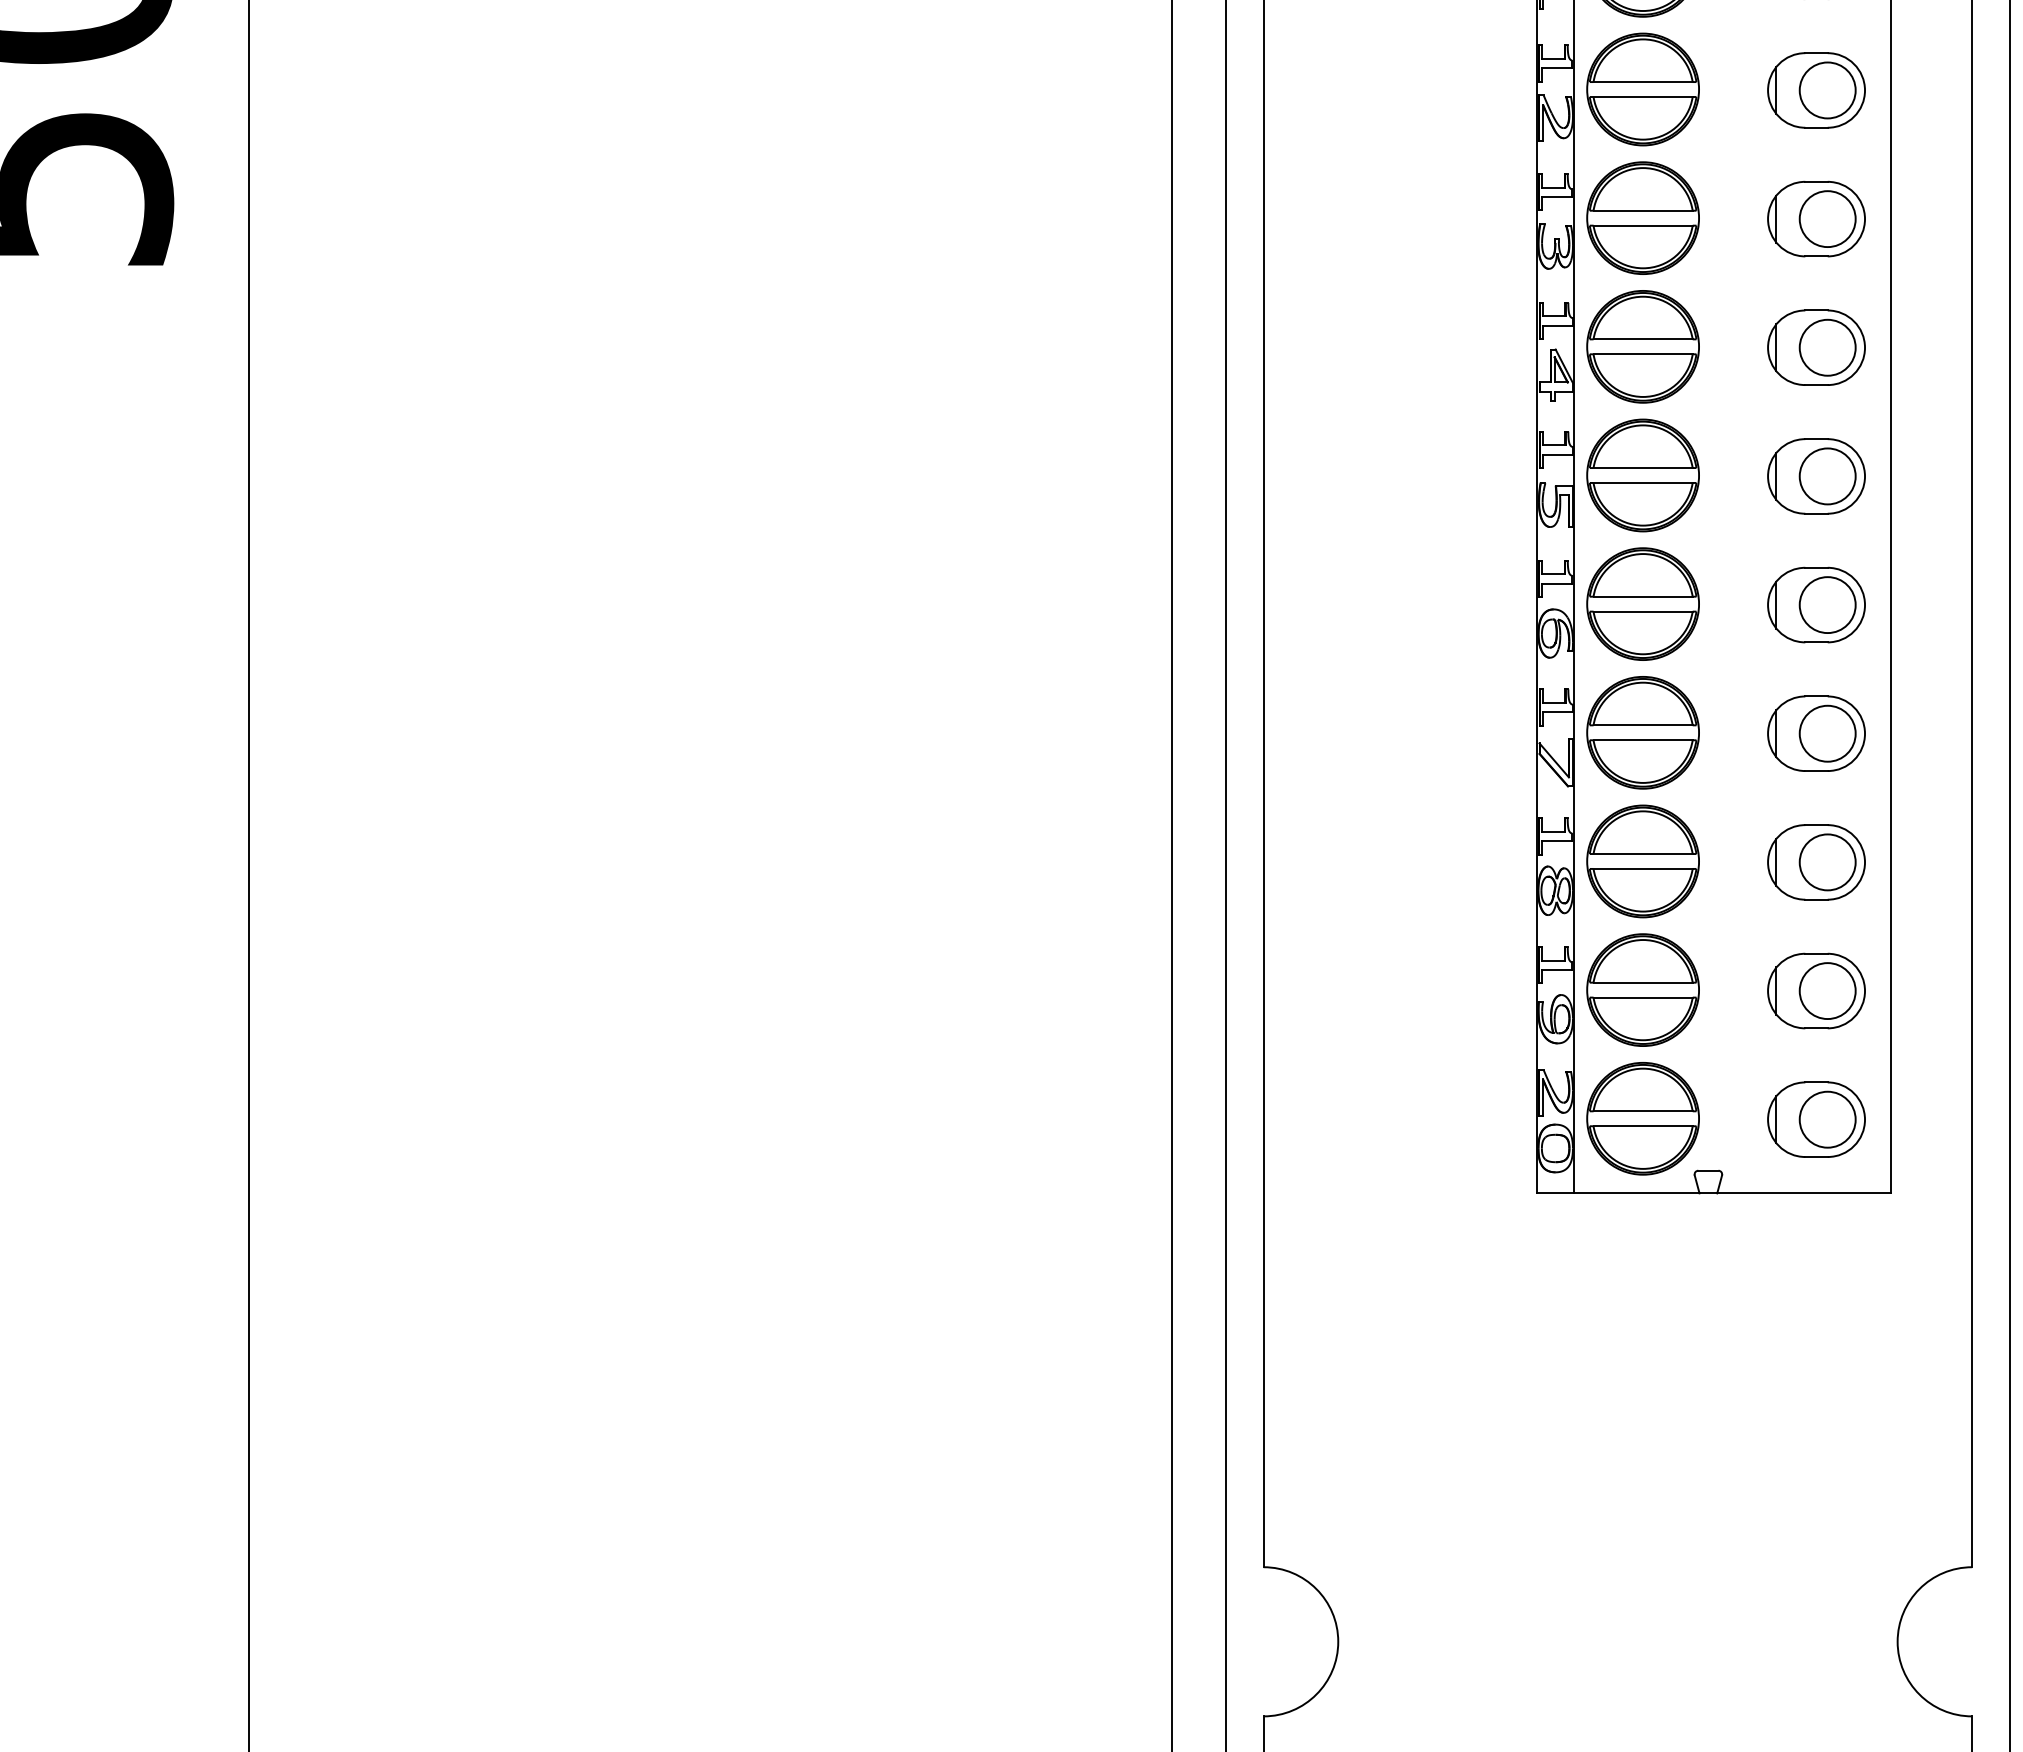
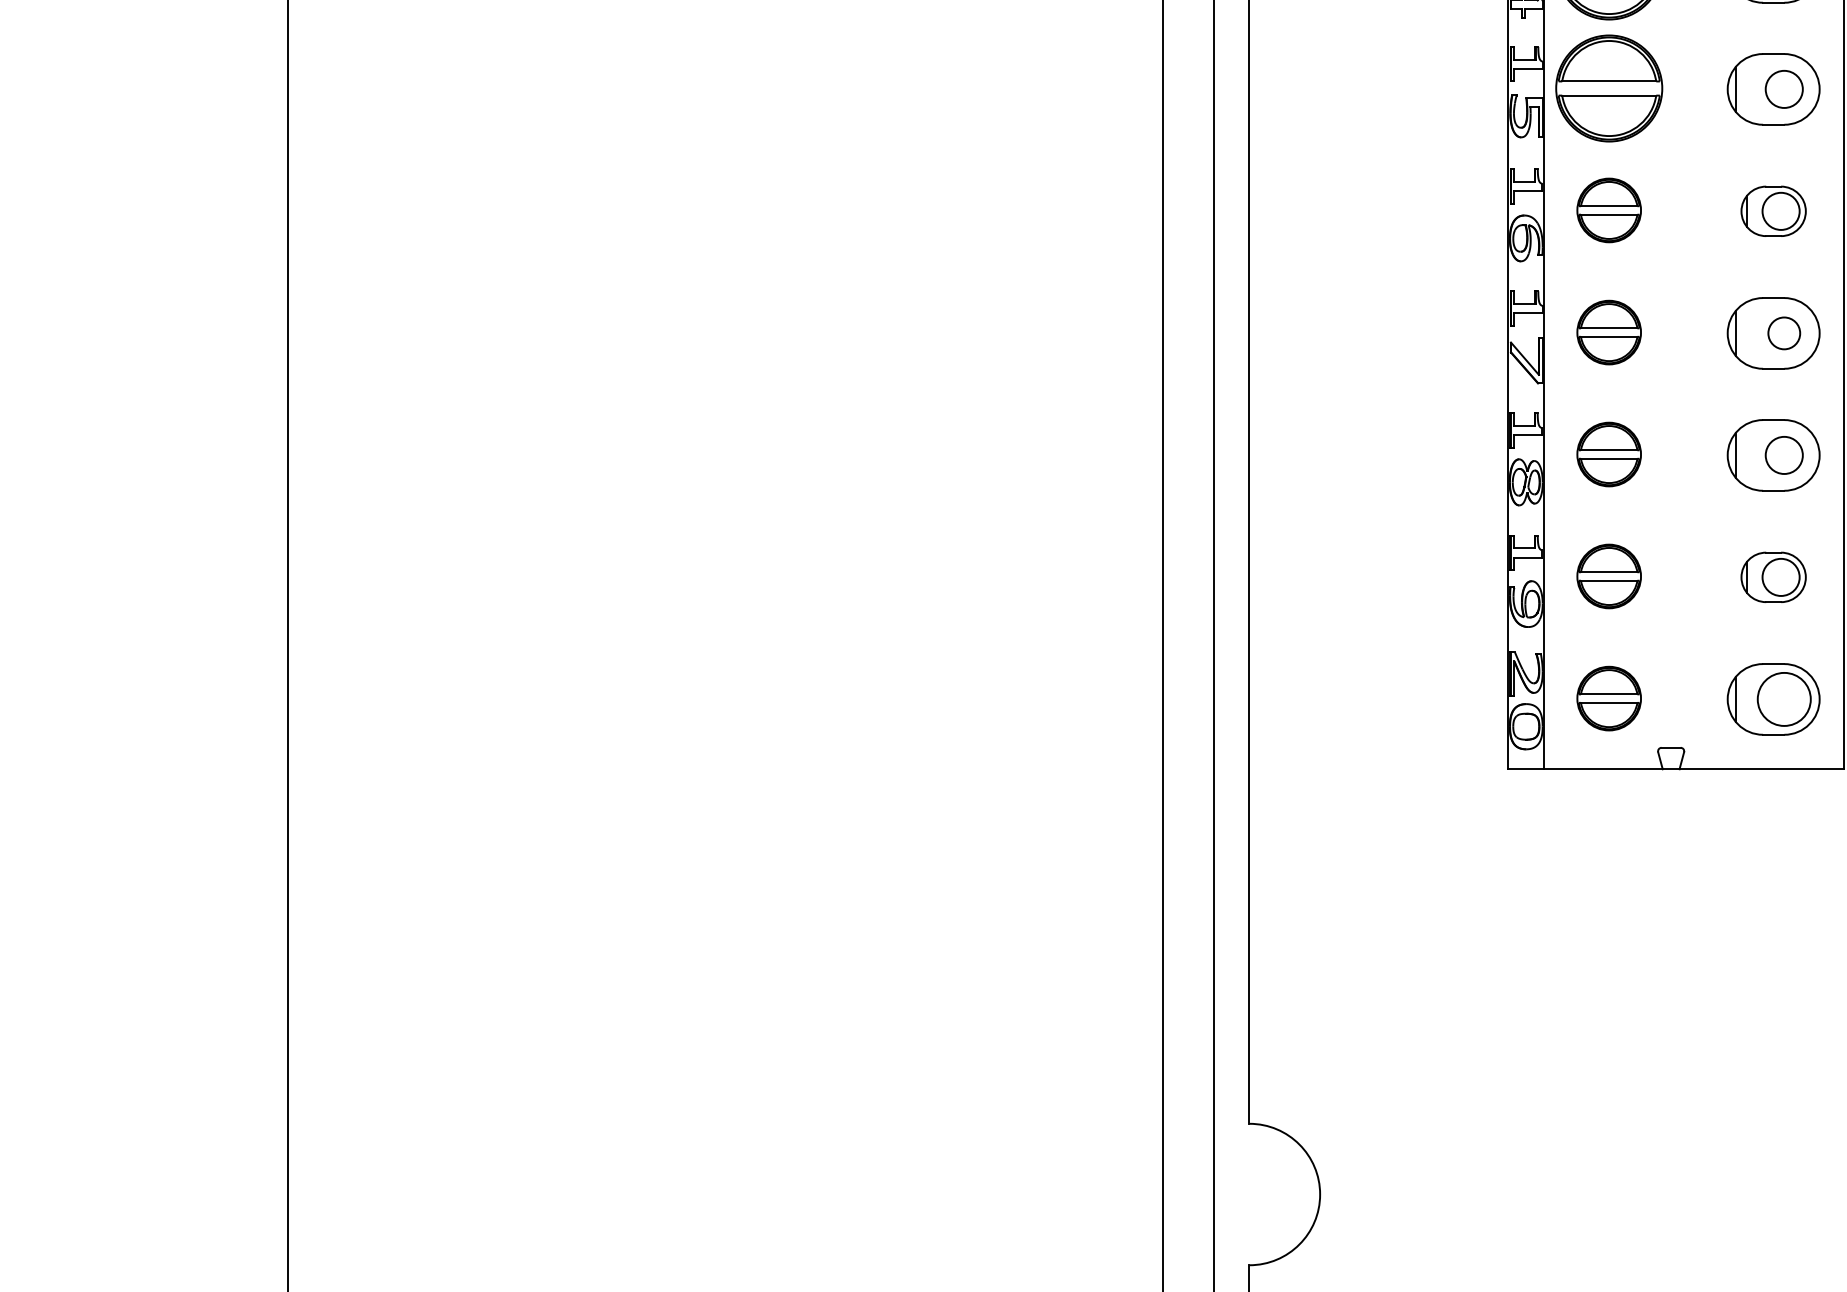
circle: (1827, 476) -> (1784, 89), size x0.7
part: (1642, 603) -> (1608, 209), size x0.6
part: (1816, 604) -> (1773, 210), size x0.7
part: (1642, 732) -> (1608, 332), size x0.6
circle: (1827, 733) -> (1784, 333), size x0.6
part: (1642, 861) -> (1608, 454), size x0.6
circle: (1827, 862) -> (1784, 455), size x0.7
part: (1642, 989) -> (1608, 575), size x0.6
part: (1816, 990) -> (1773, 576), size x0.7
part: (1642, 1118) -> (1608, 698), size x0.6

